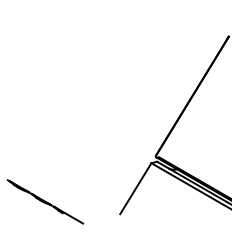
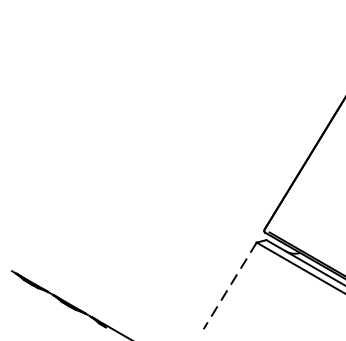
line: (135, 188) -> (229, 285), solid -> dashed

